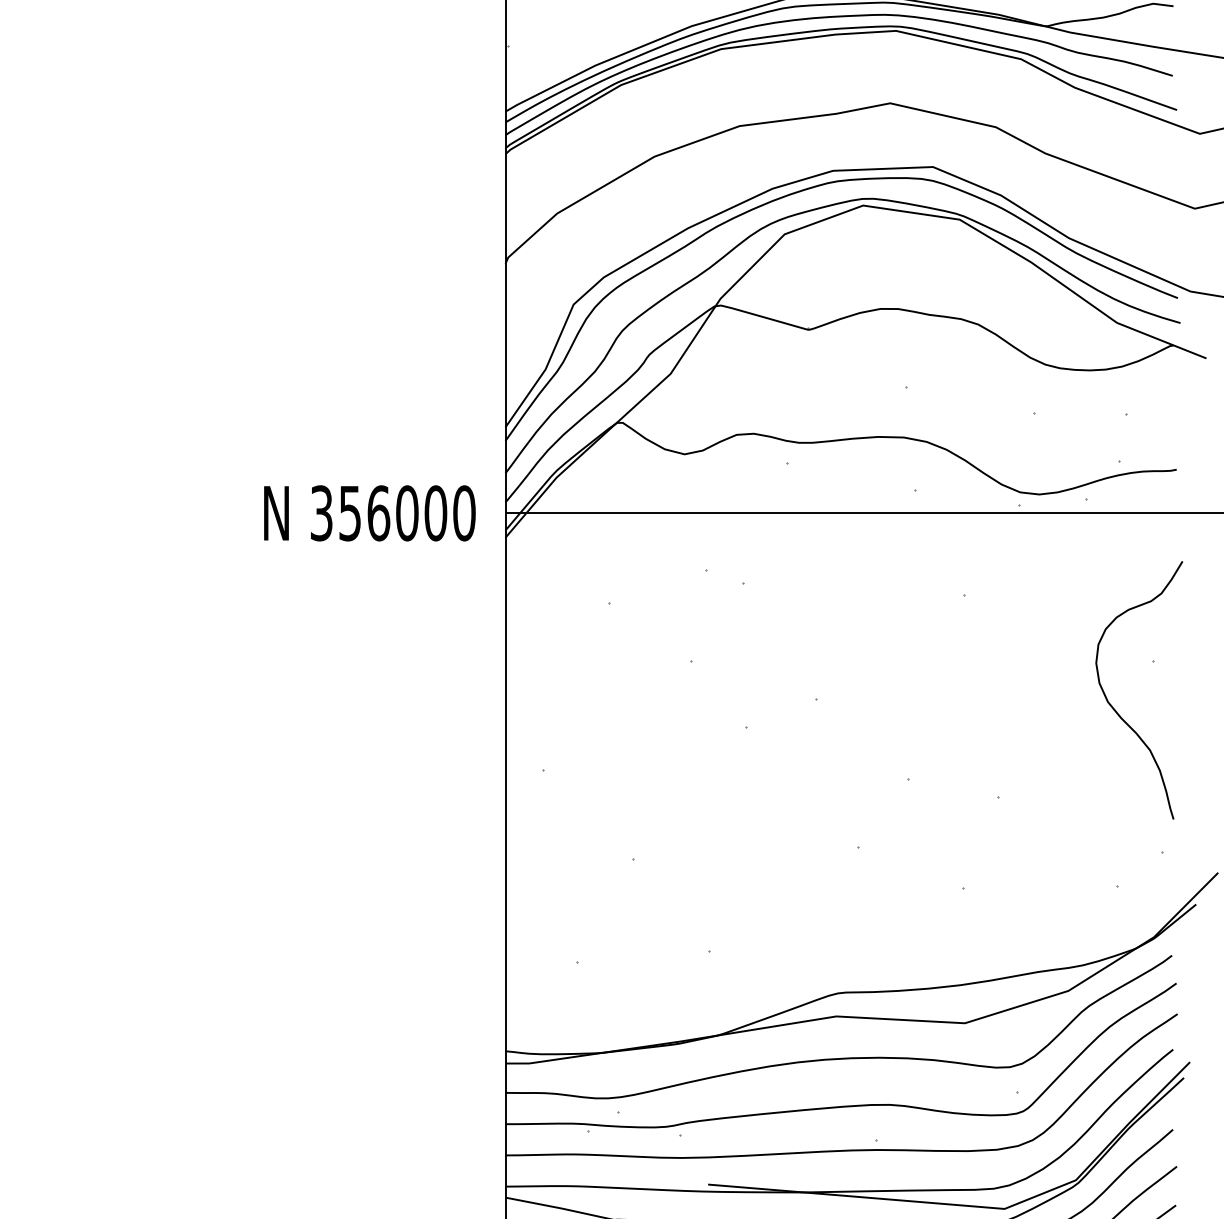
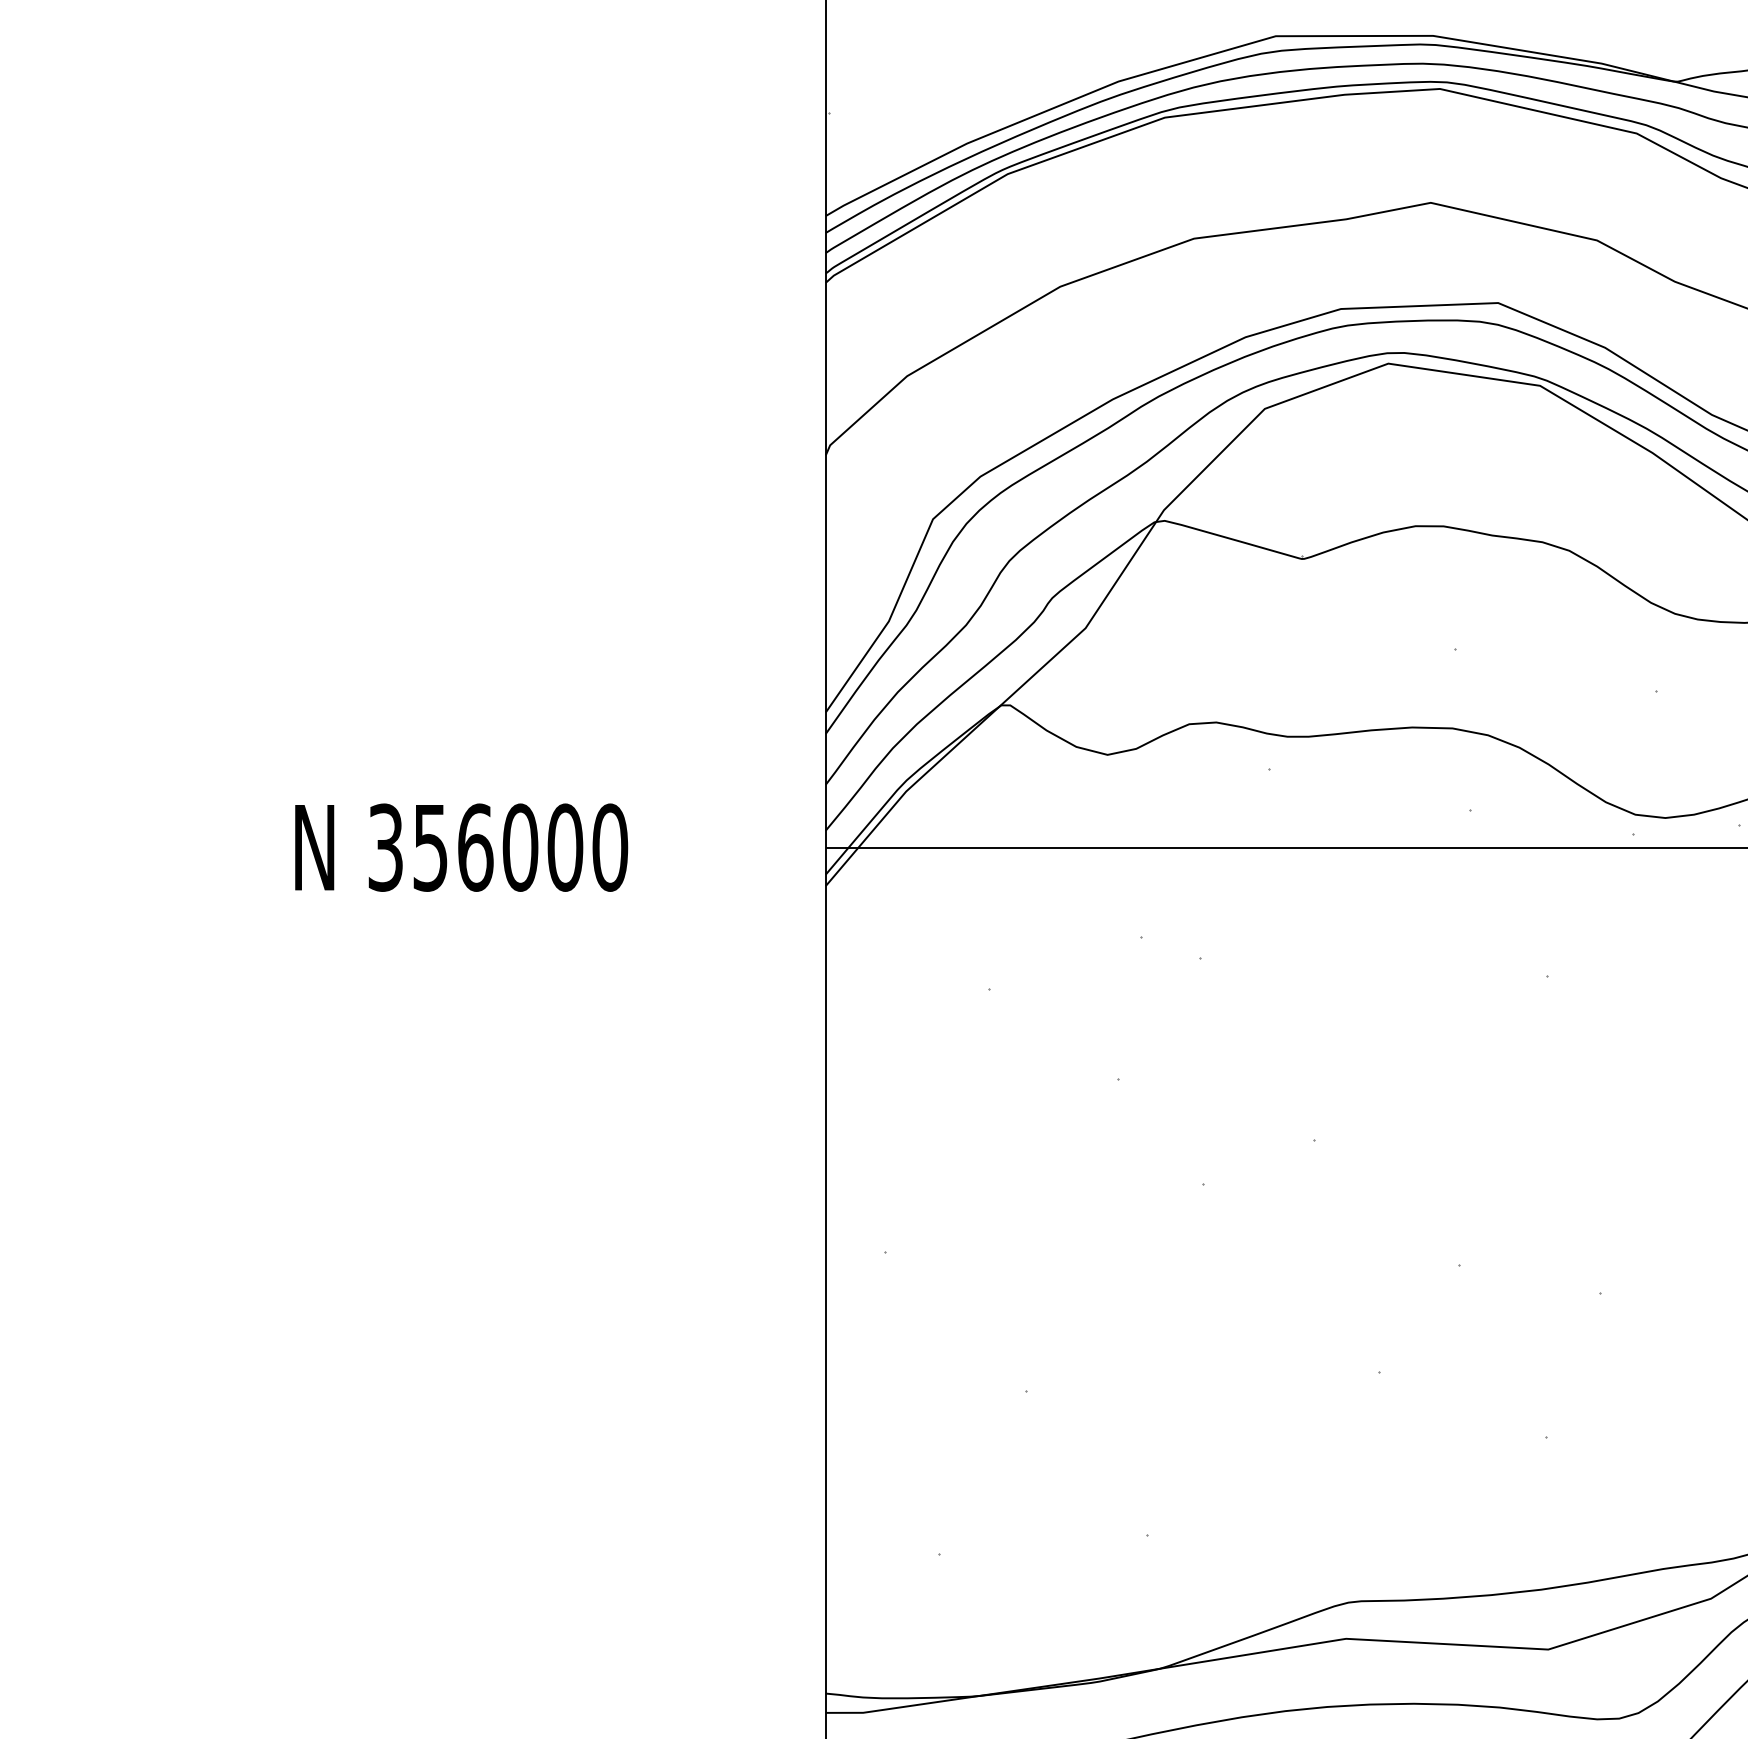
text: (369, 513) -> (460, 847), moved

